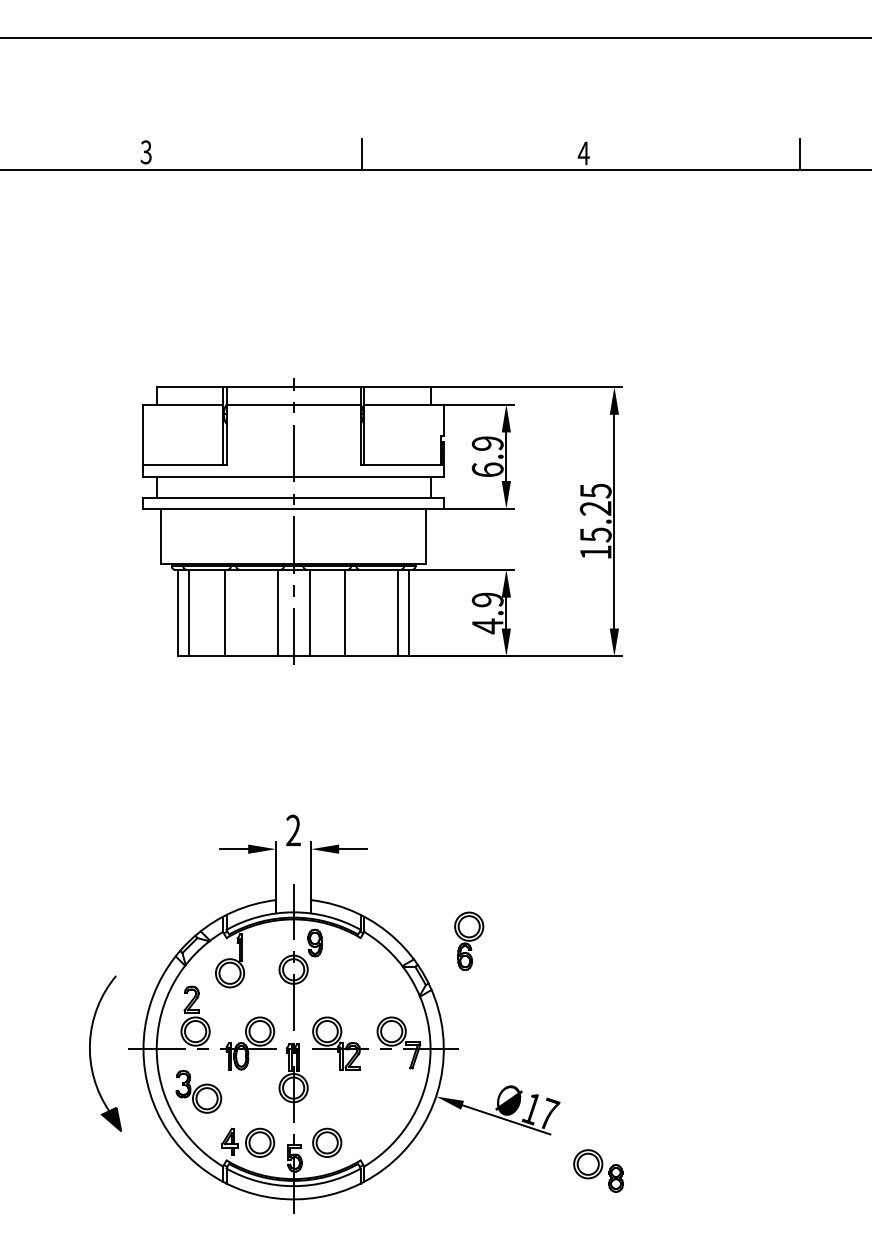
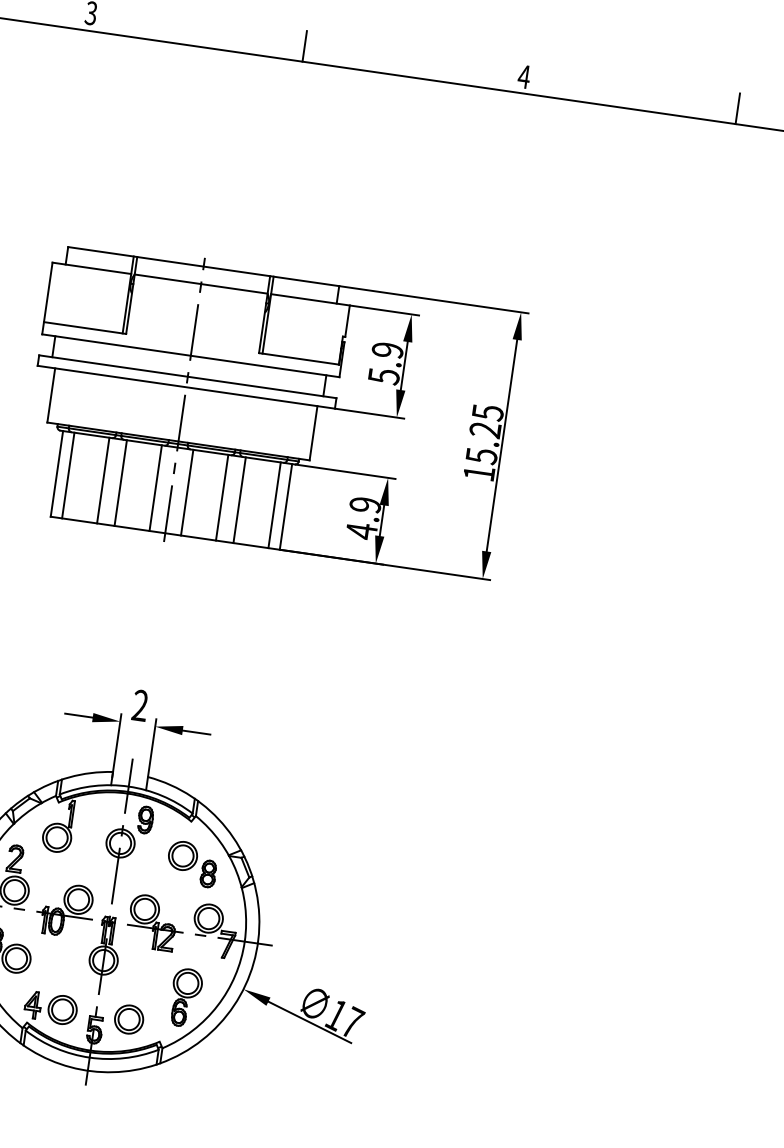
text: (487, 469) -> (383, 375), 6.9 -> 5.9
line: (242, 612) -> (120, 482), added
line: (362, 612) -> (239, 499), added
part: (469, 940) -> (186, 997), moved
part: (598, 1170) -> (192, 863), moved

